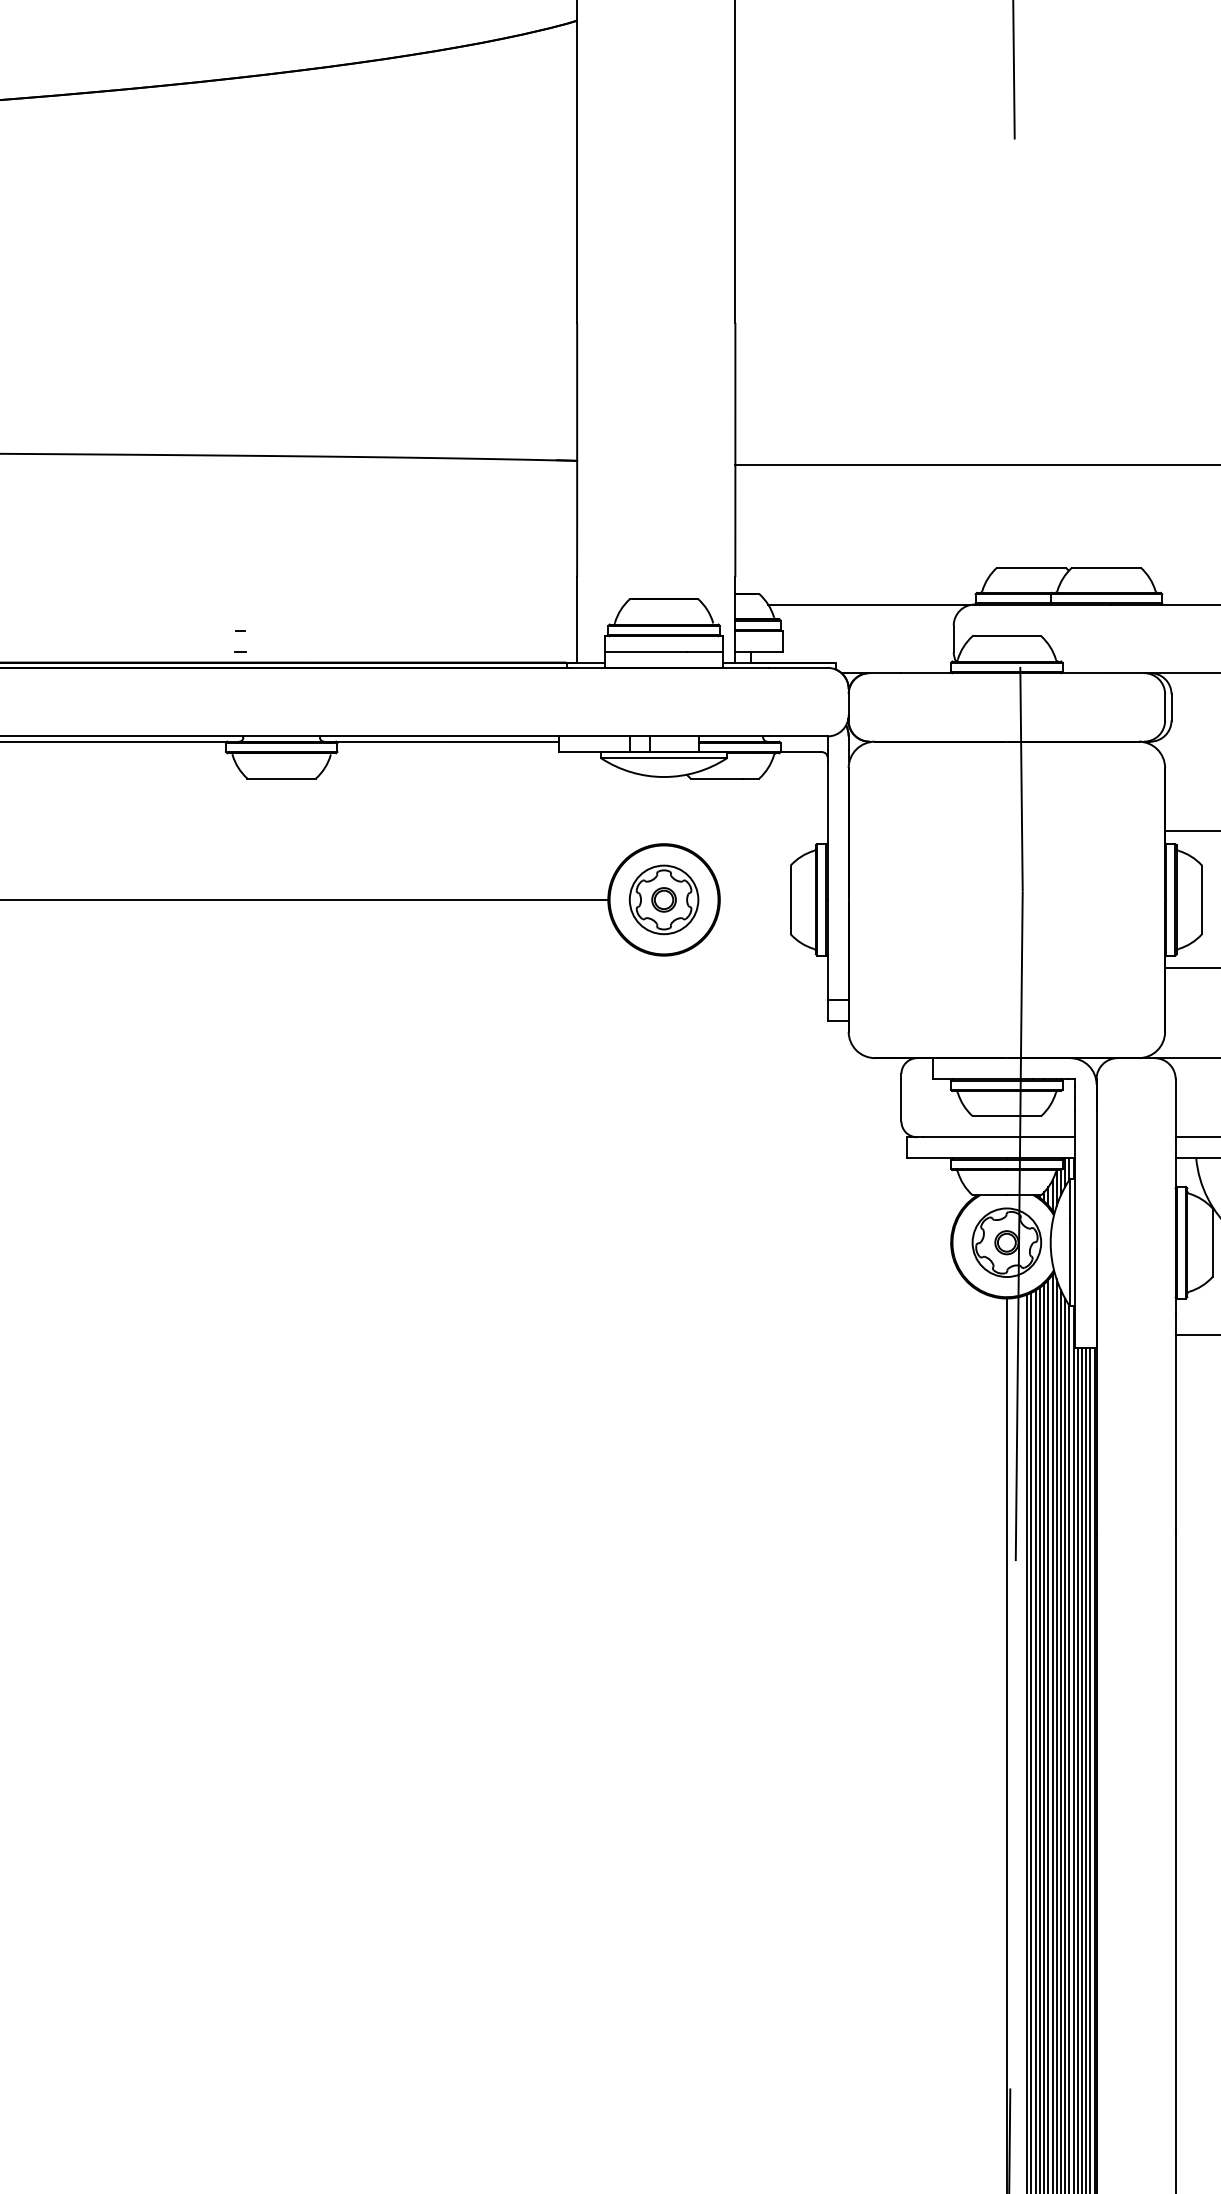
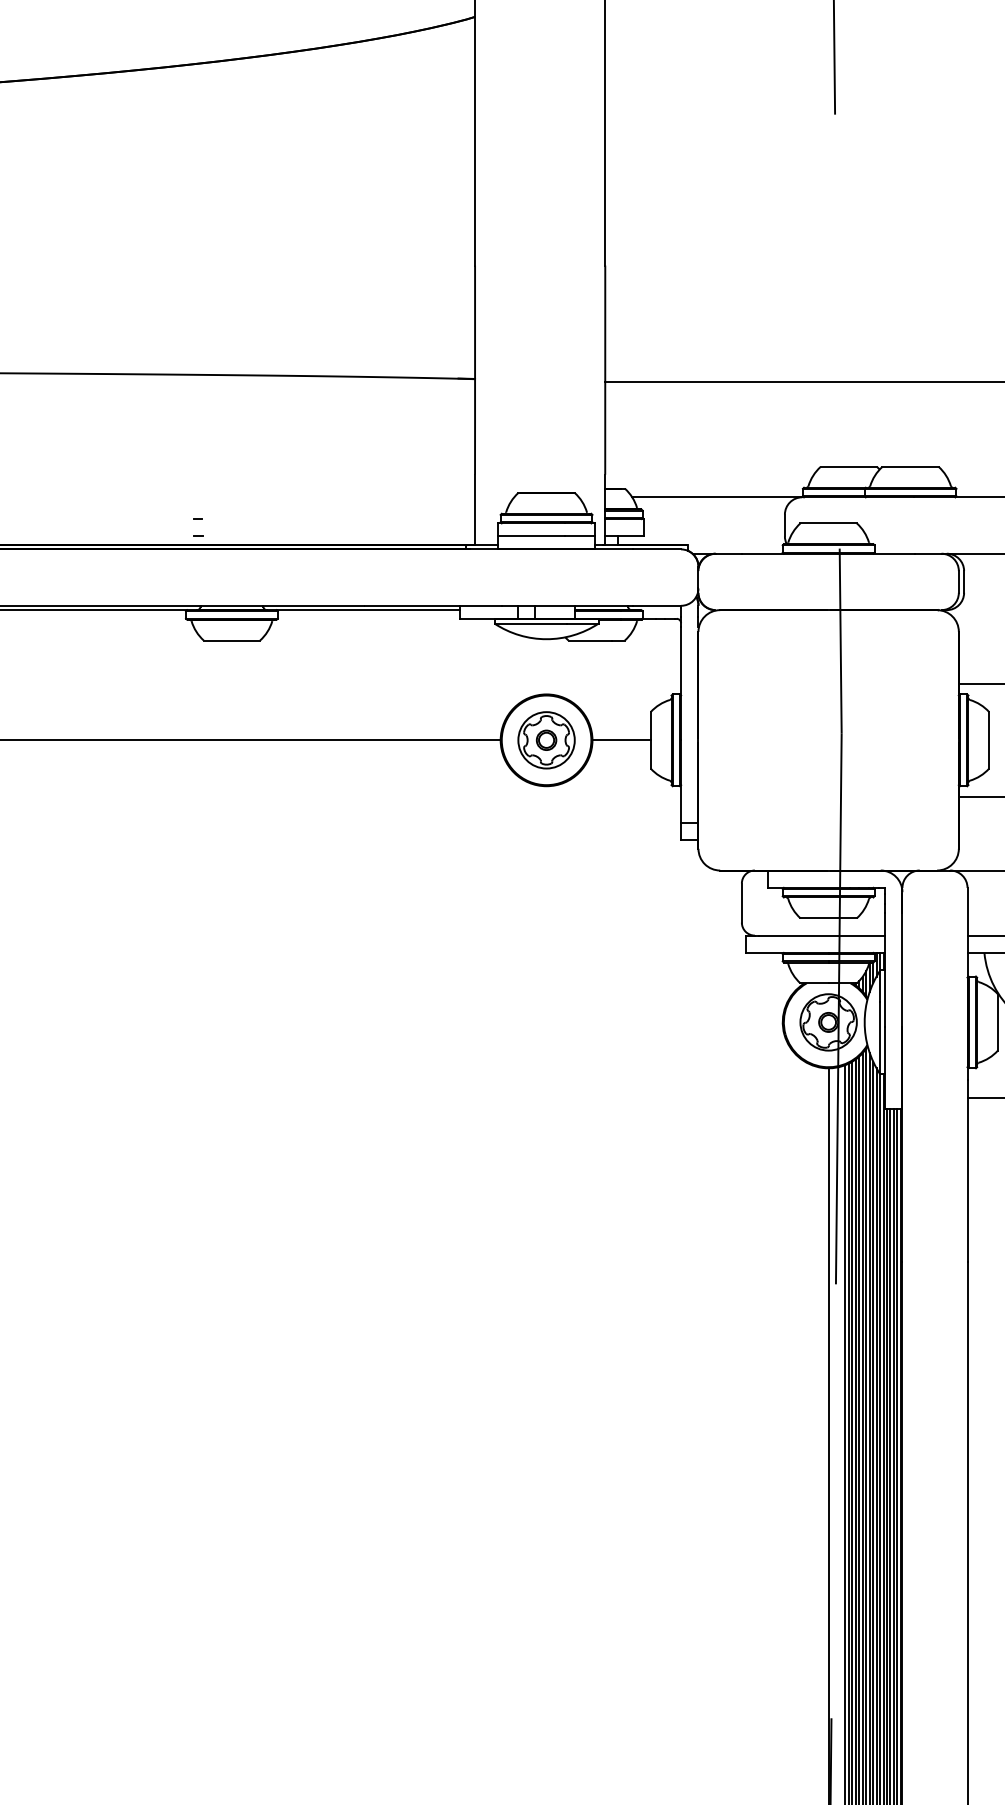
line: (754, 899) -> (620, 739), added

